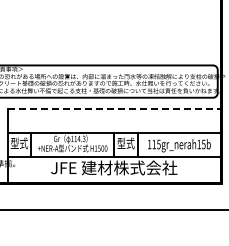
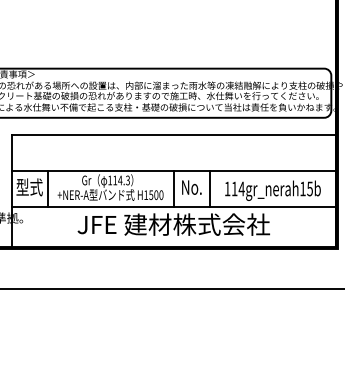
line: (114, 109) -> (174, 135), dashed -> solid
text: (125, 143) -> (190, 187), 型式 -> No.
text: (158, 144) -> (241, 188), 115gr_nerah15b -> 114gr_nerah15b

